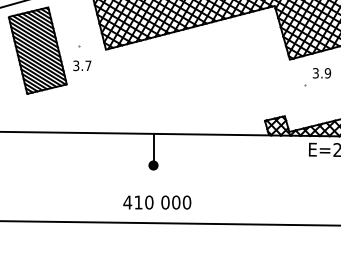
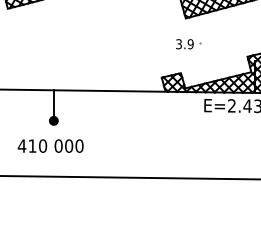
text: (321, 73) -> (184, 44), moved
text: (157, 202) -> (50, 146), moved

